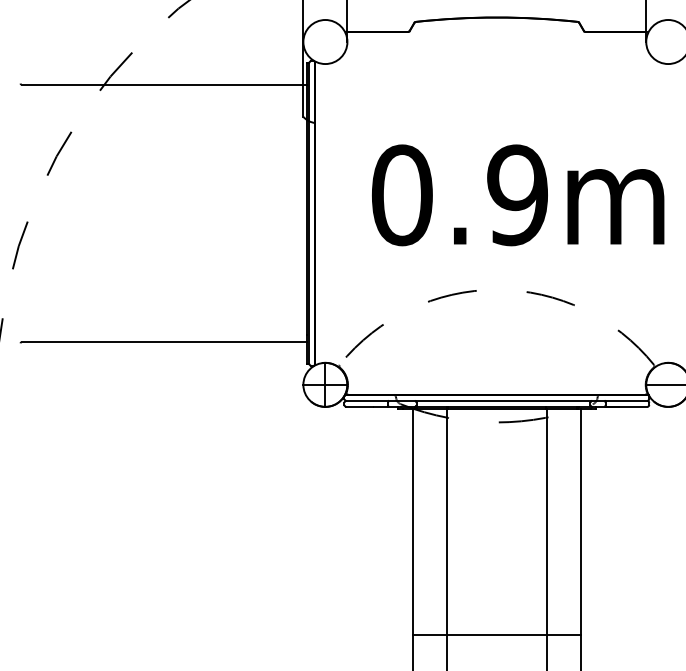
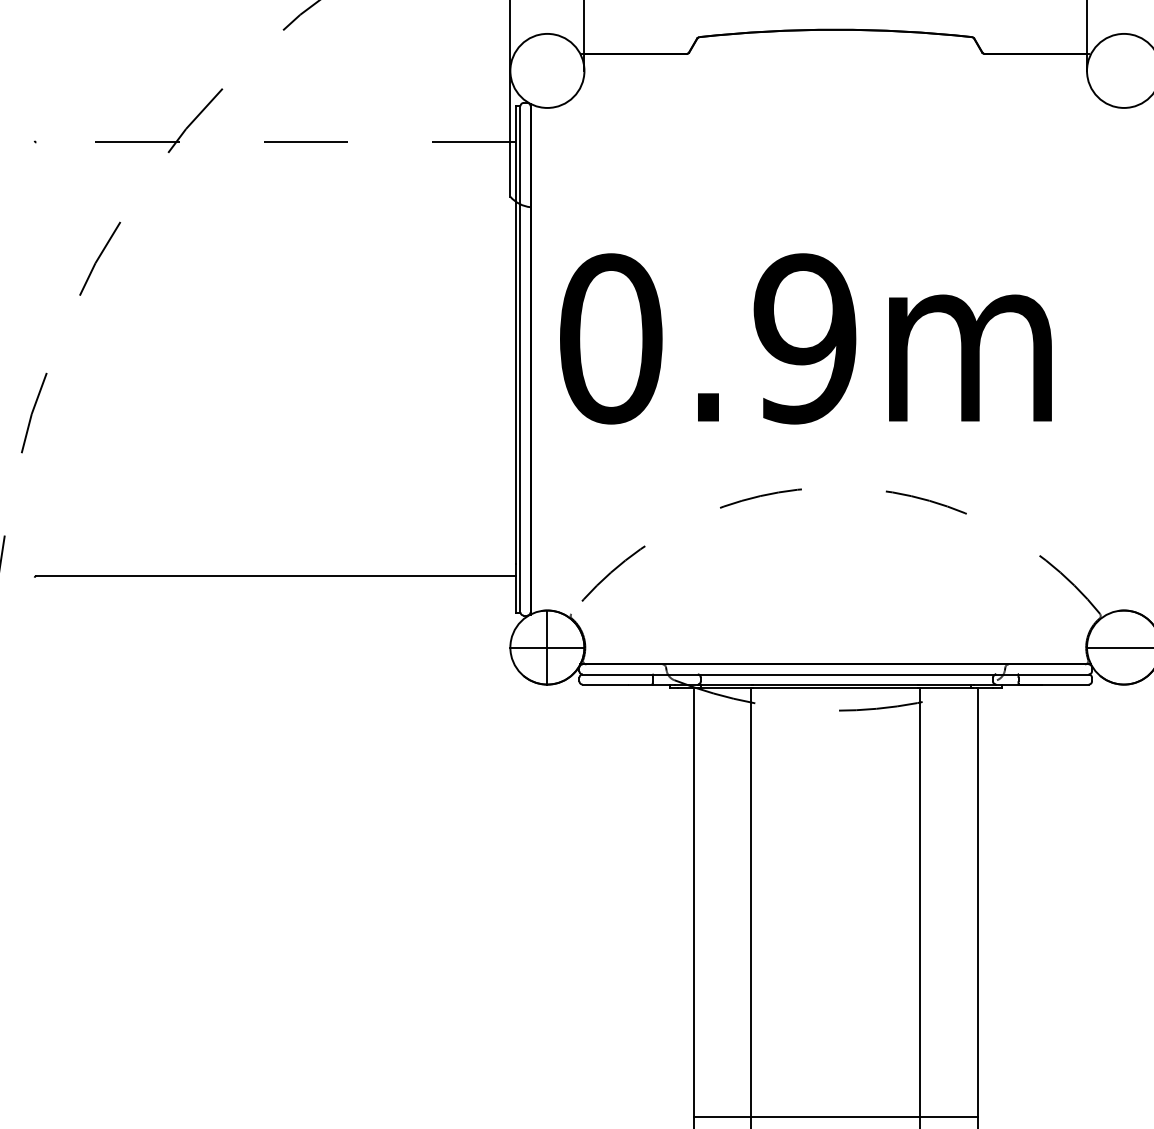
line: (164, 84) -> (276, 142), solid -> dashed
text: (518, 195) -> (806, 339), moved
line: (496, 635) -> (835, 1117), moved

